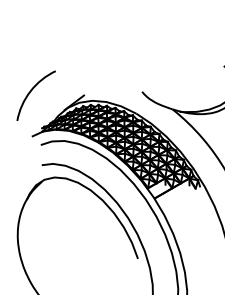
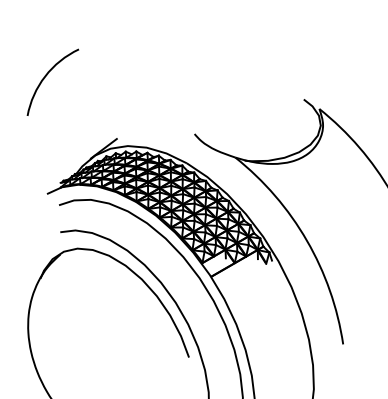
arc: (32, 90) -> (47, 75), moved

